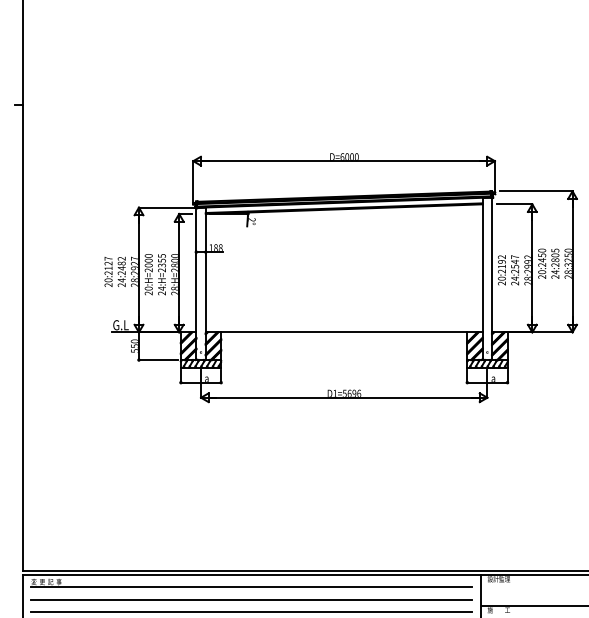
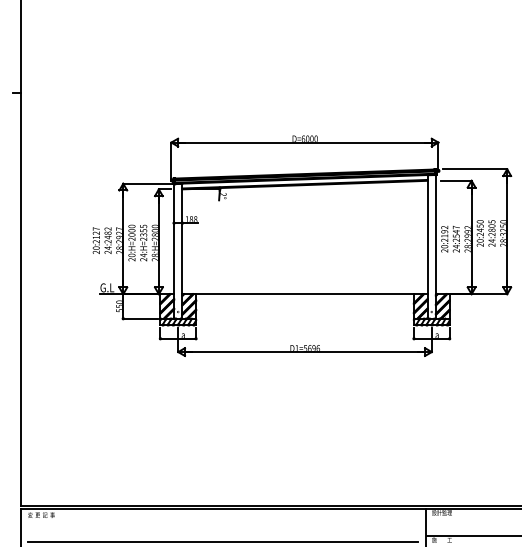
line: (251, 586) -> (222, 519), removed
line: (251, 599) -> (222, 530), removed

